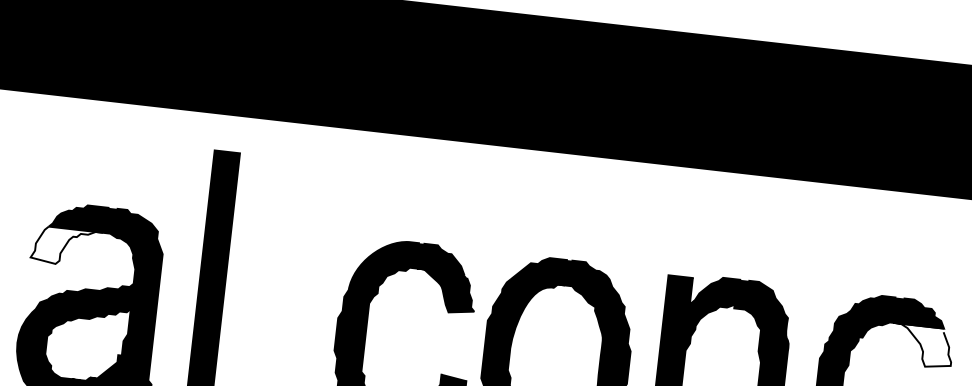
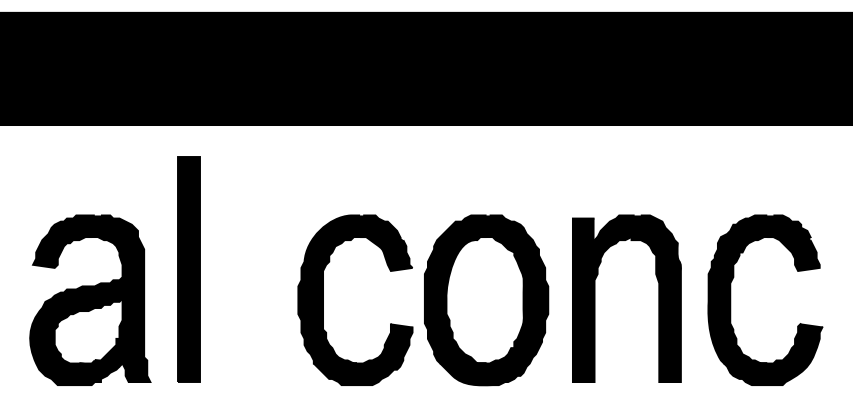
fill: (66, 246) -> (62, 252), added
fill: (921, 346) -> (793, 254), added

